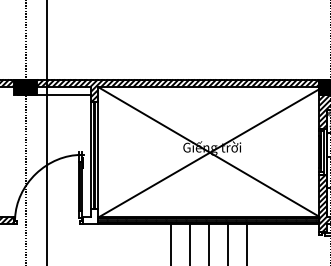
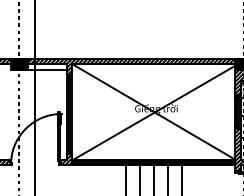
hatch: (90, 216) -> (66, 159), added

